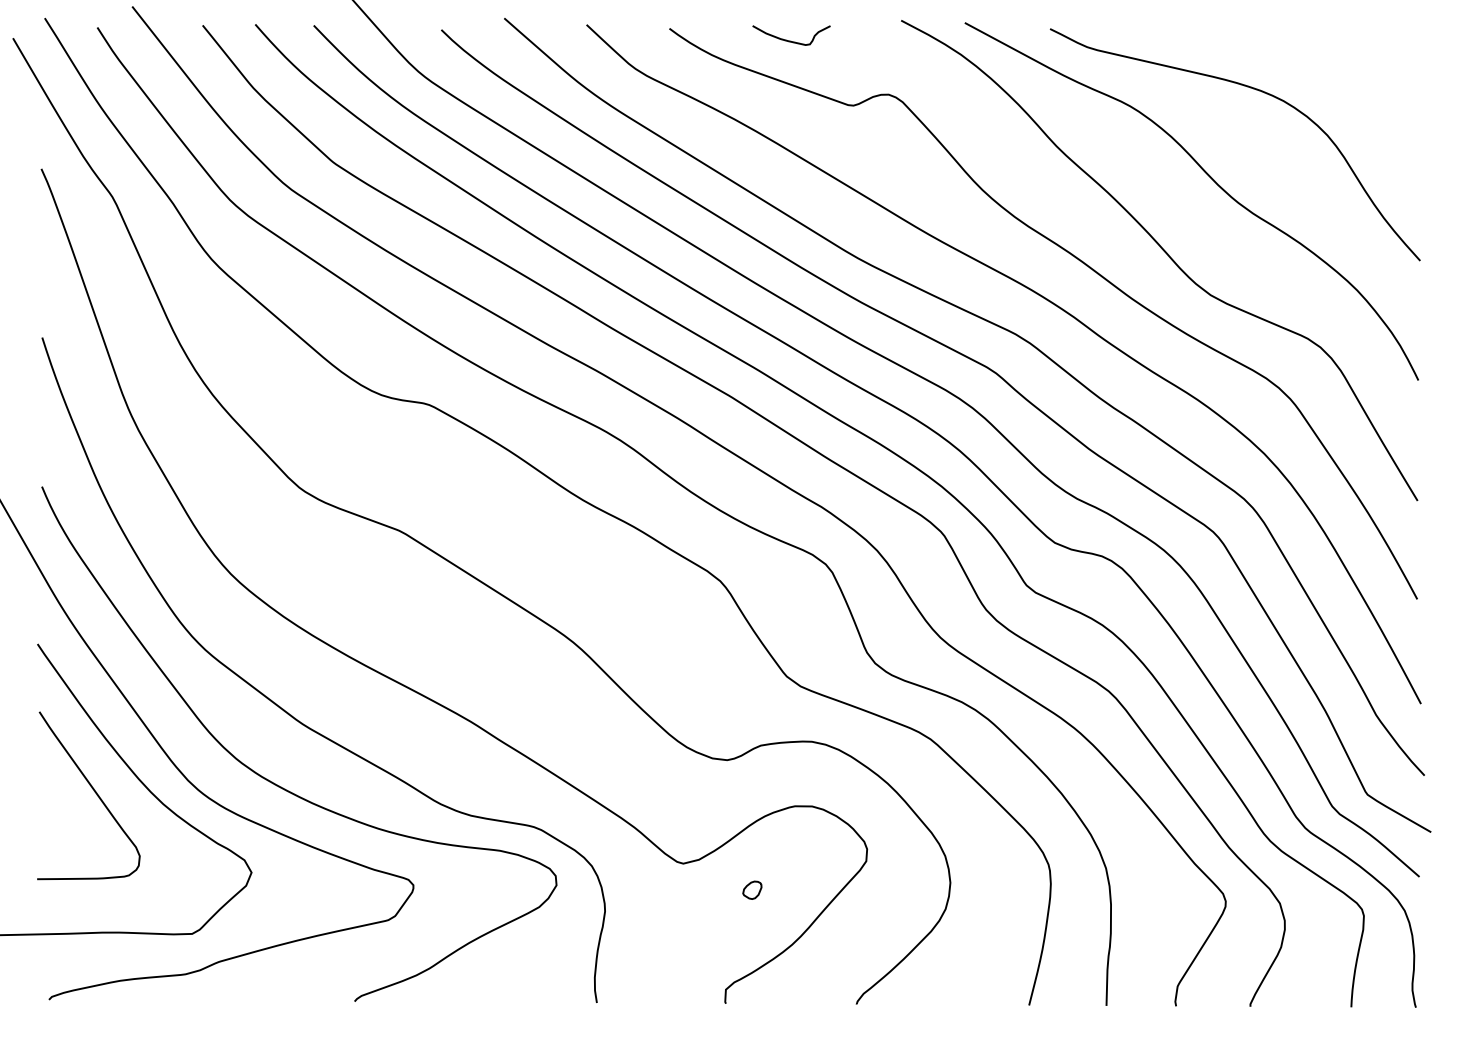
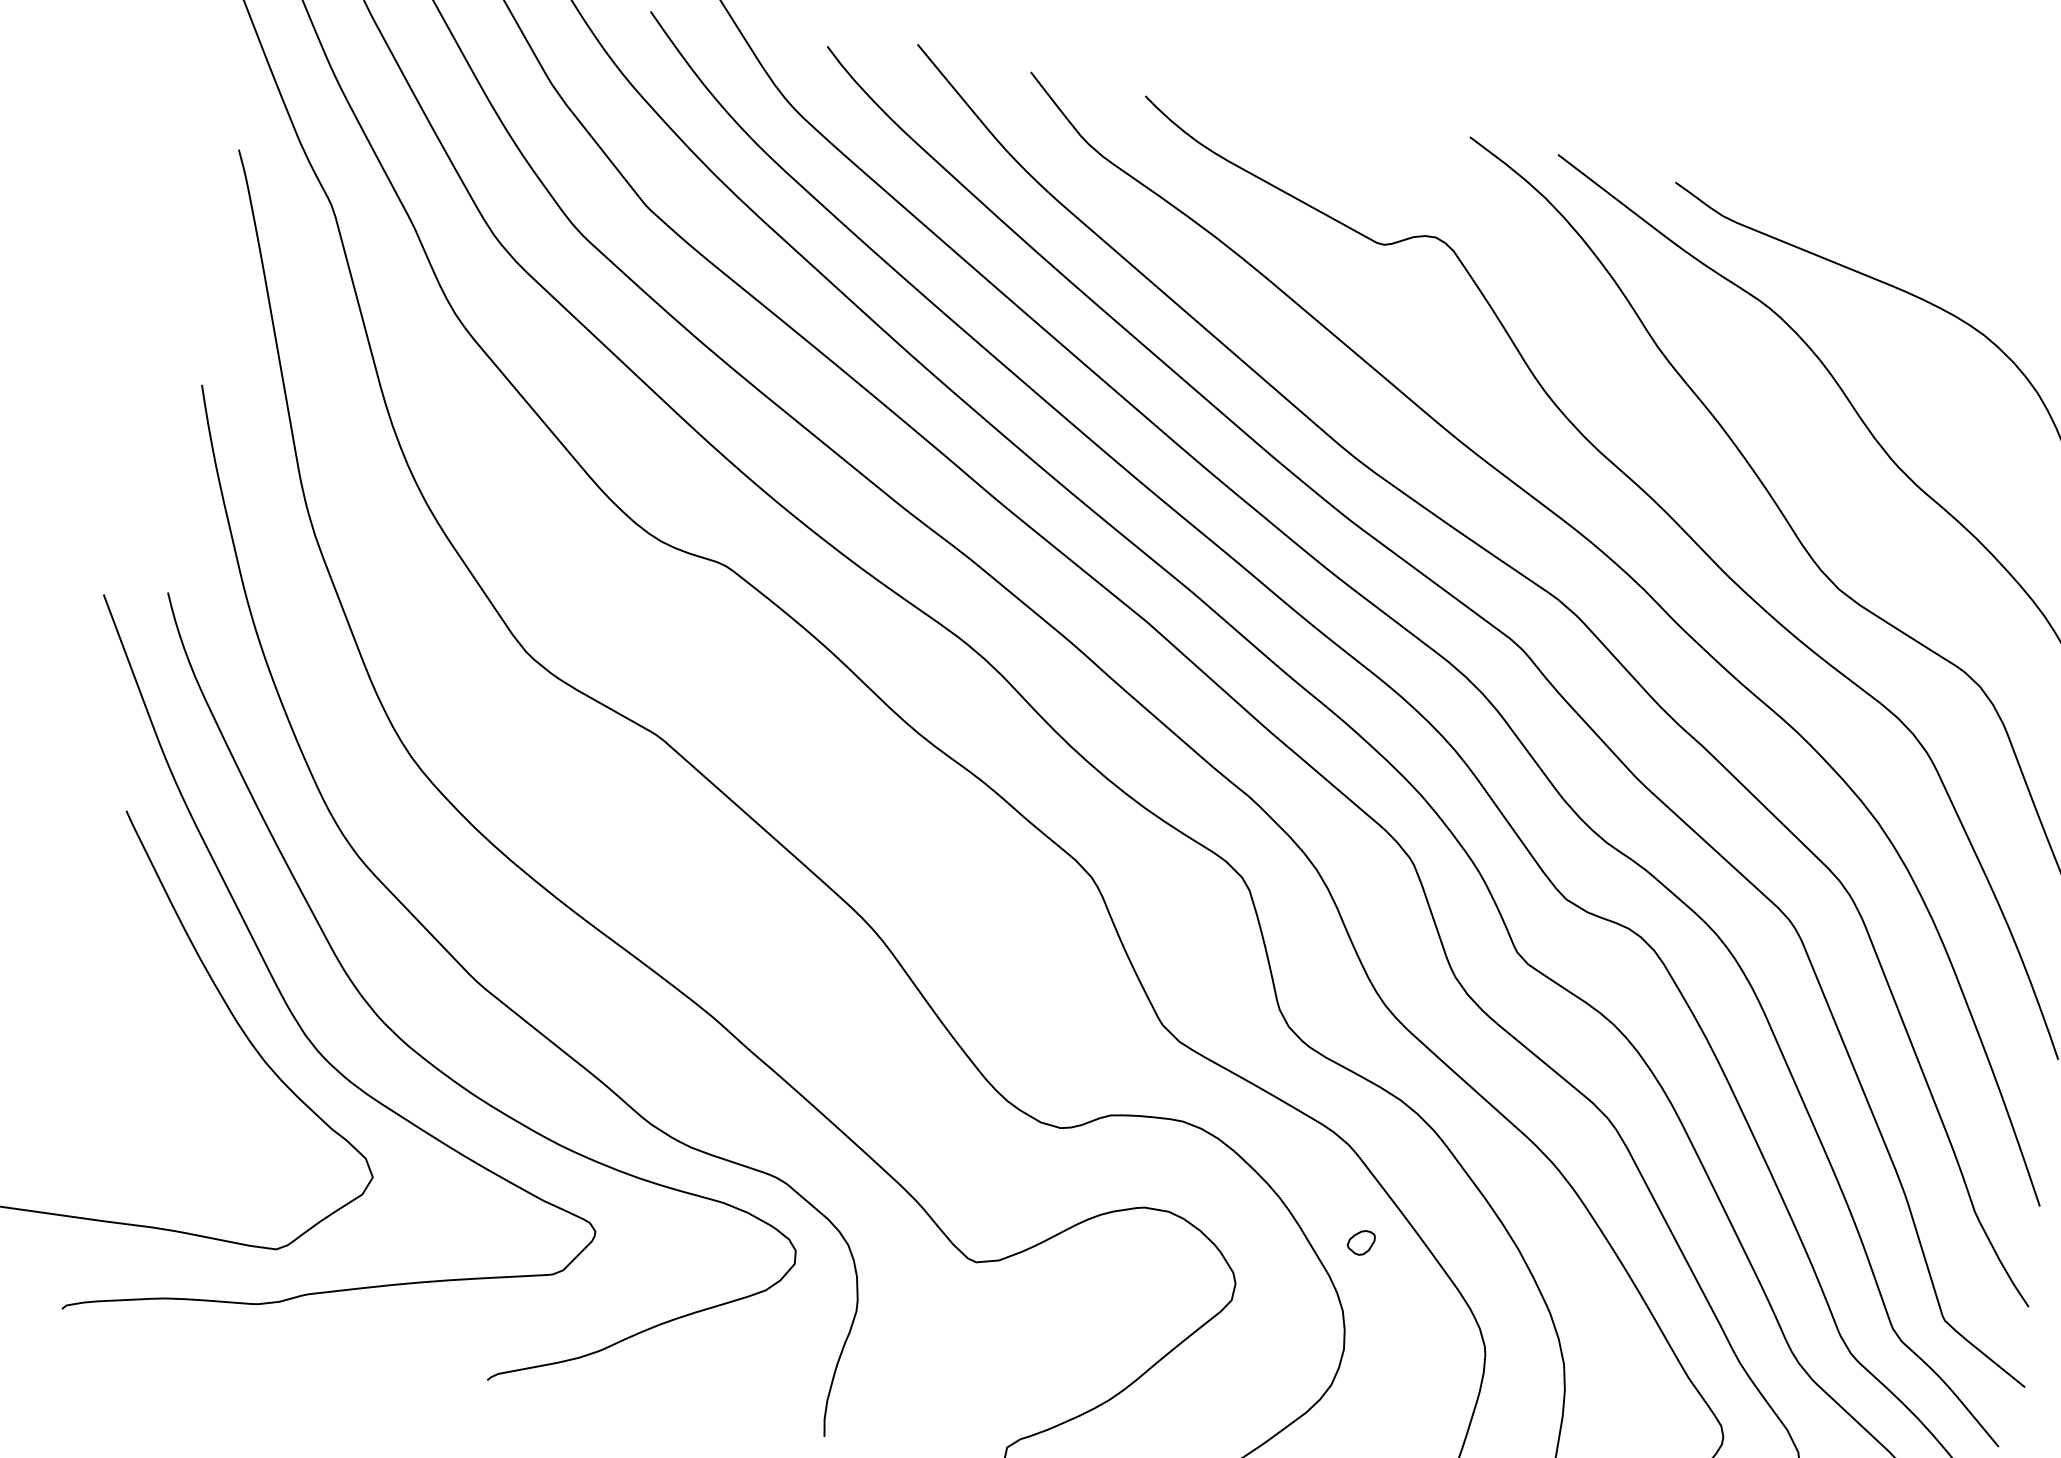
curve: (790, 40) -> (1311, 139), removed
curve: (94, 792) -> (172, 1030), removed
part: (752, 889) -> (1361, 1241), moved

